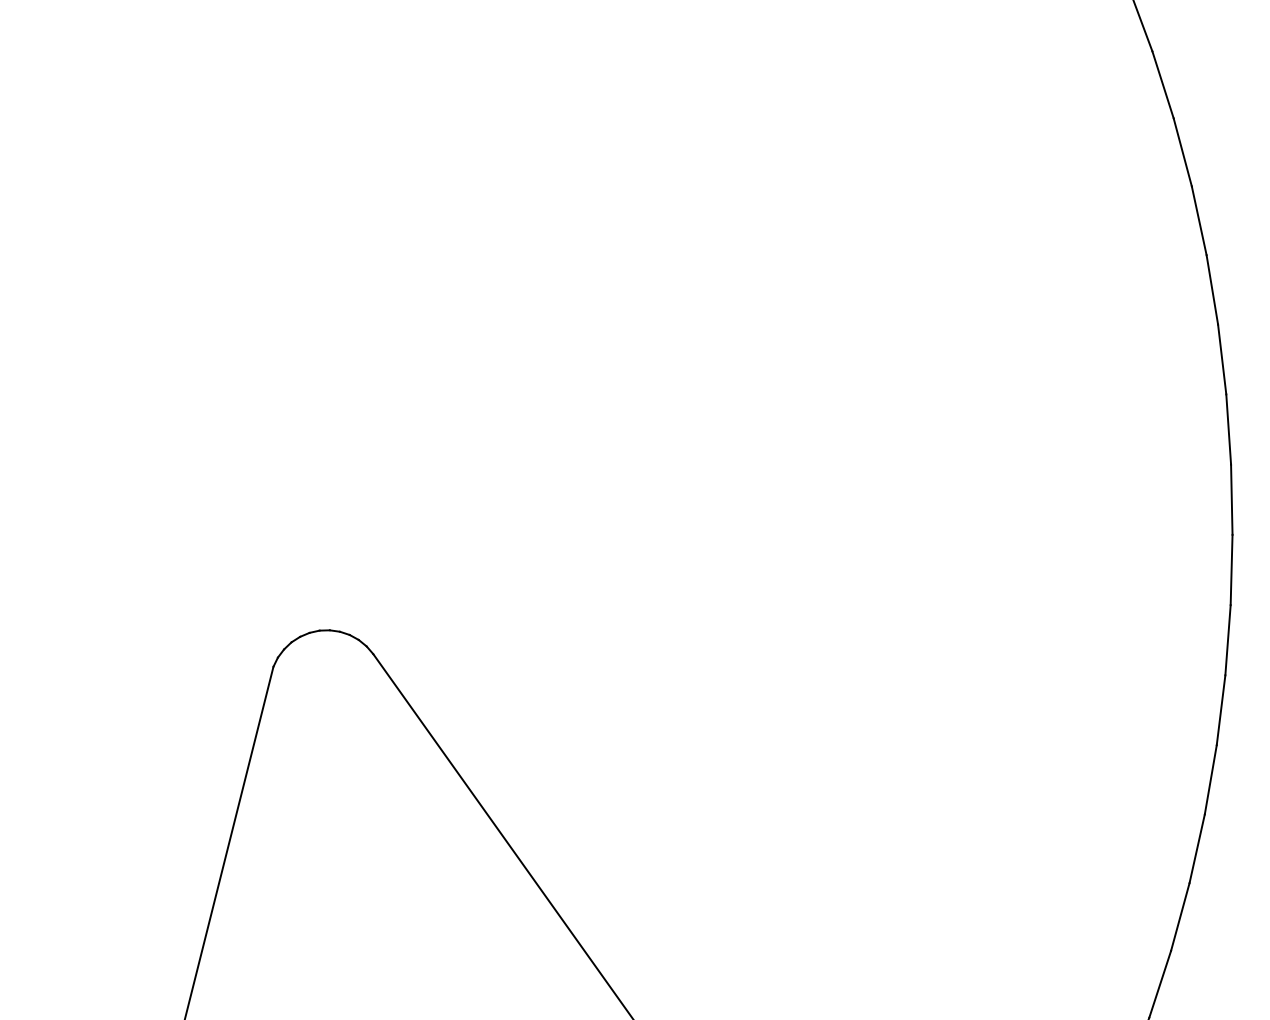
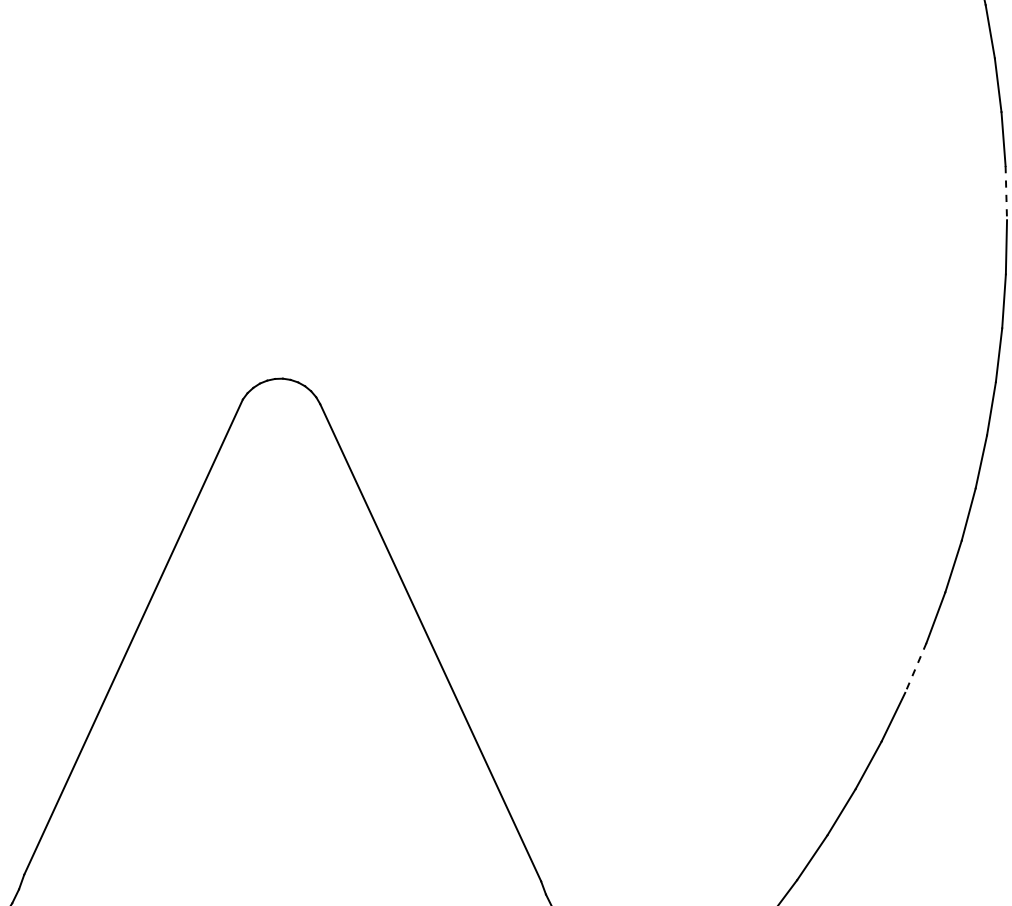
line: (1199, 221) -> (1006, 193), solid -> dashed
line: (1196, 849) -> (915, 668), solid -> dashed

